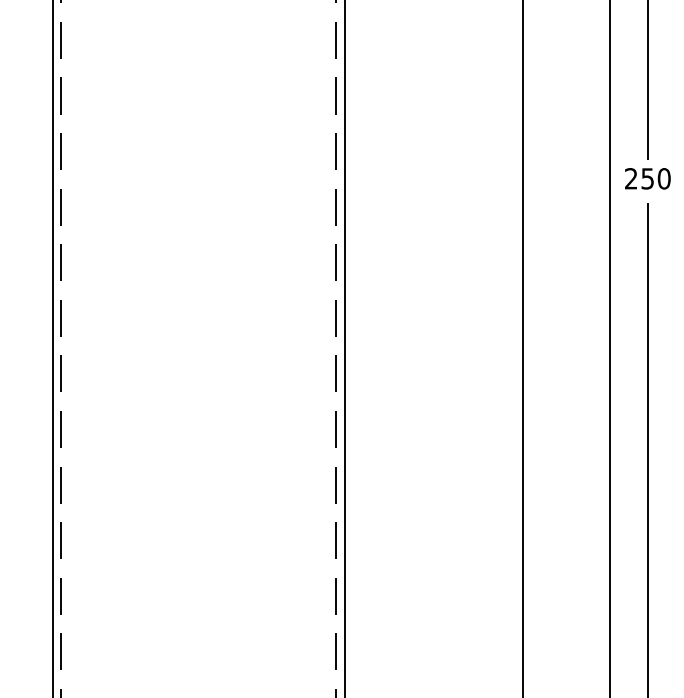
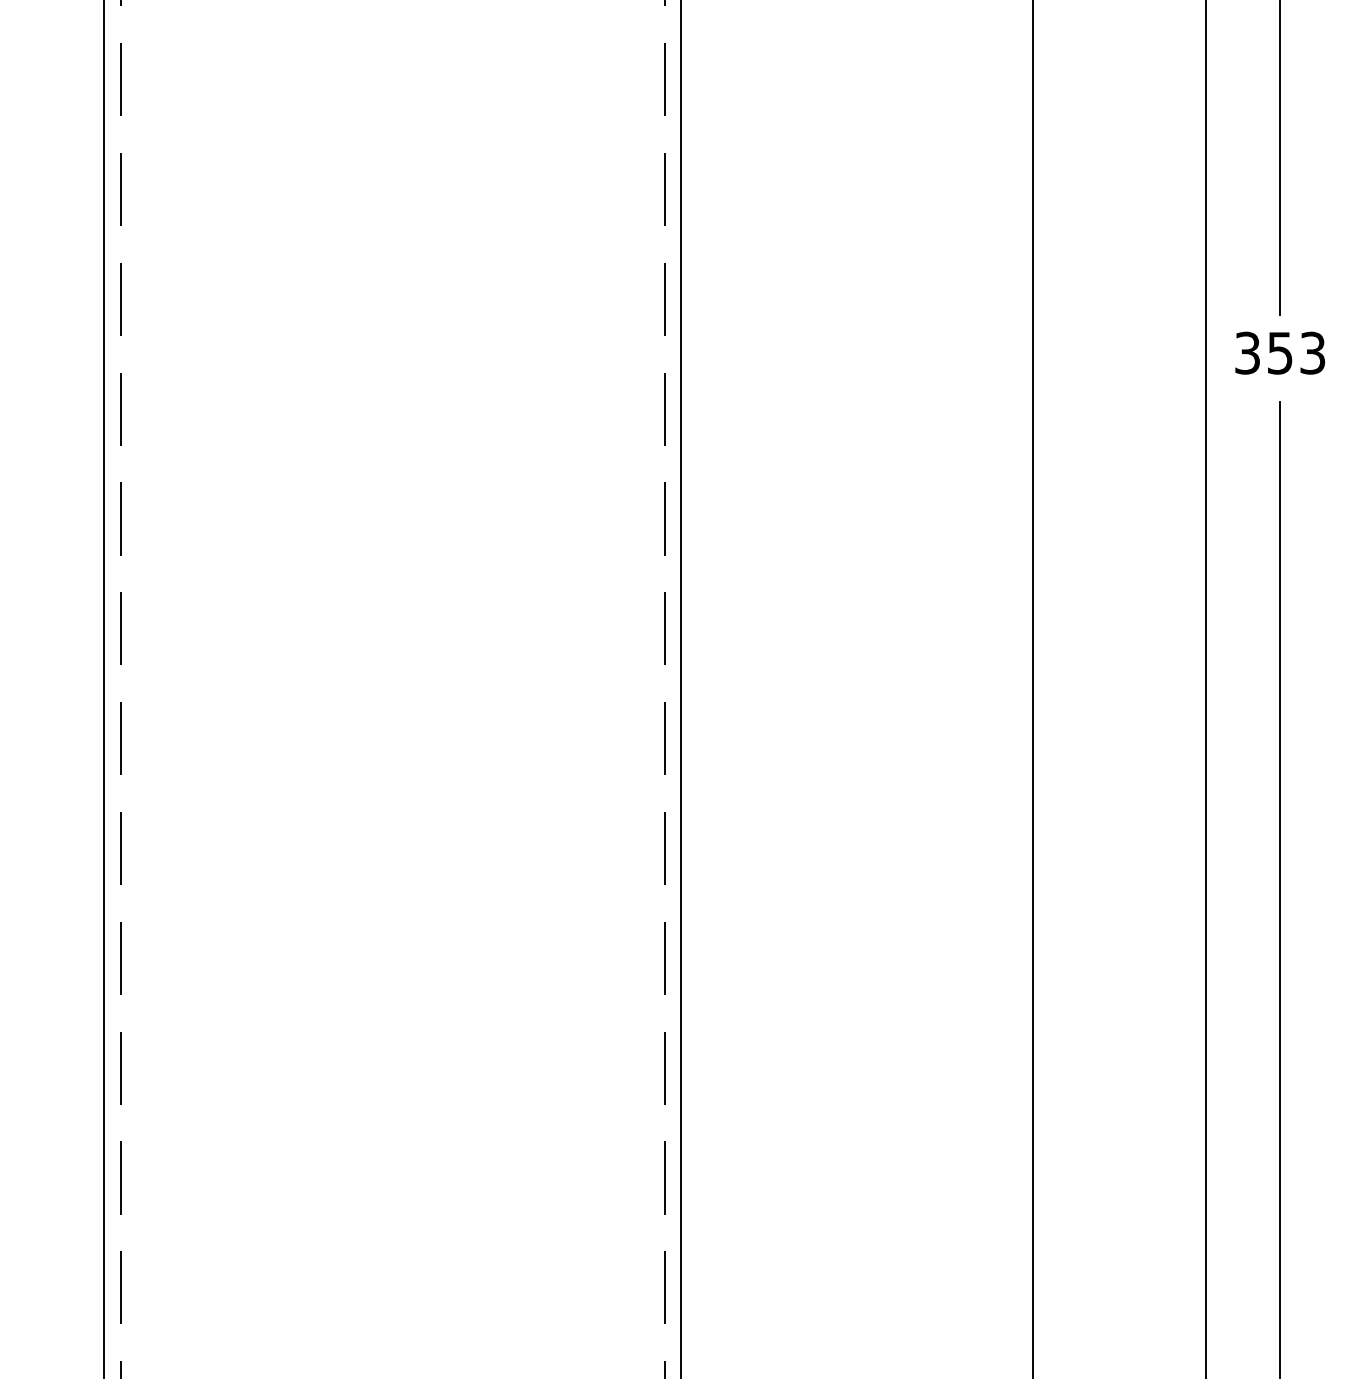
text: (647, 178) -> (1279, 352), 250 -> 353

